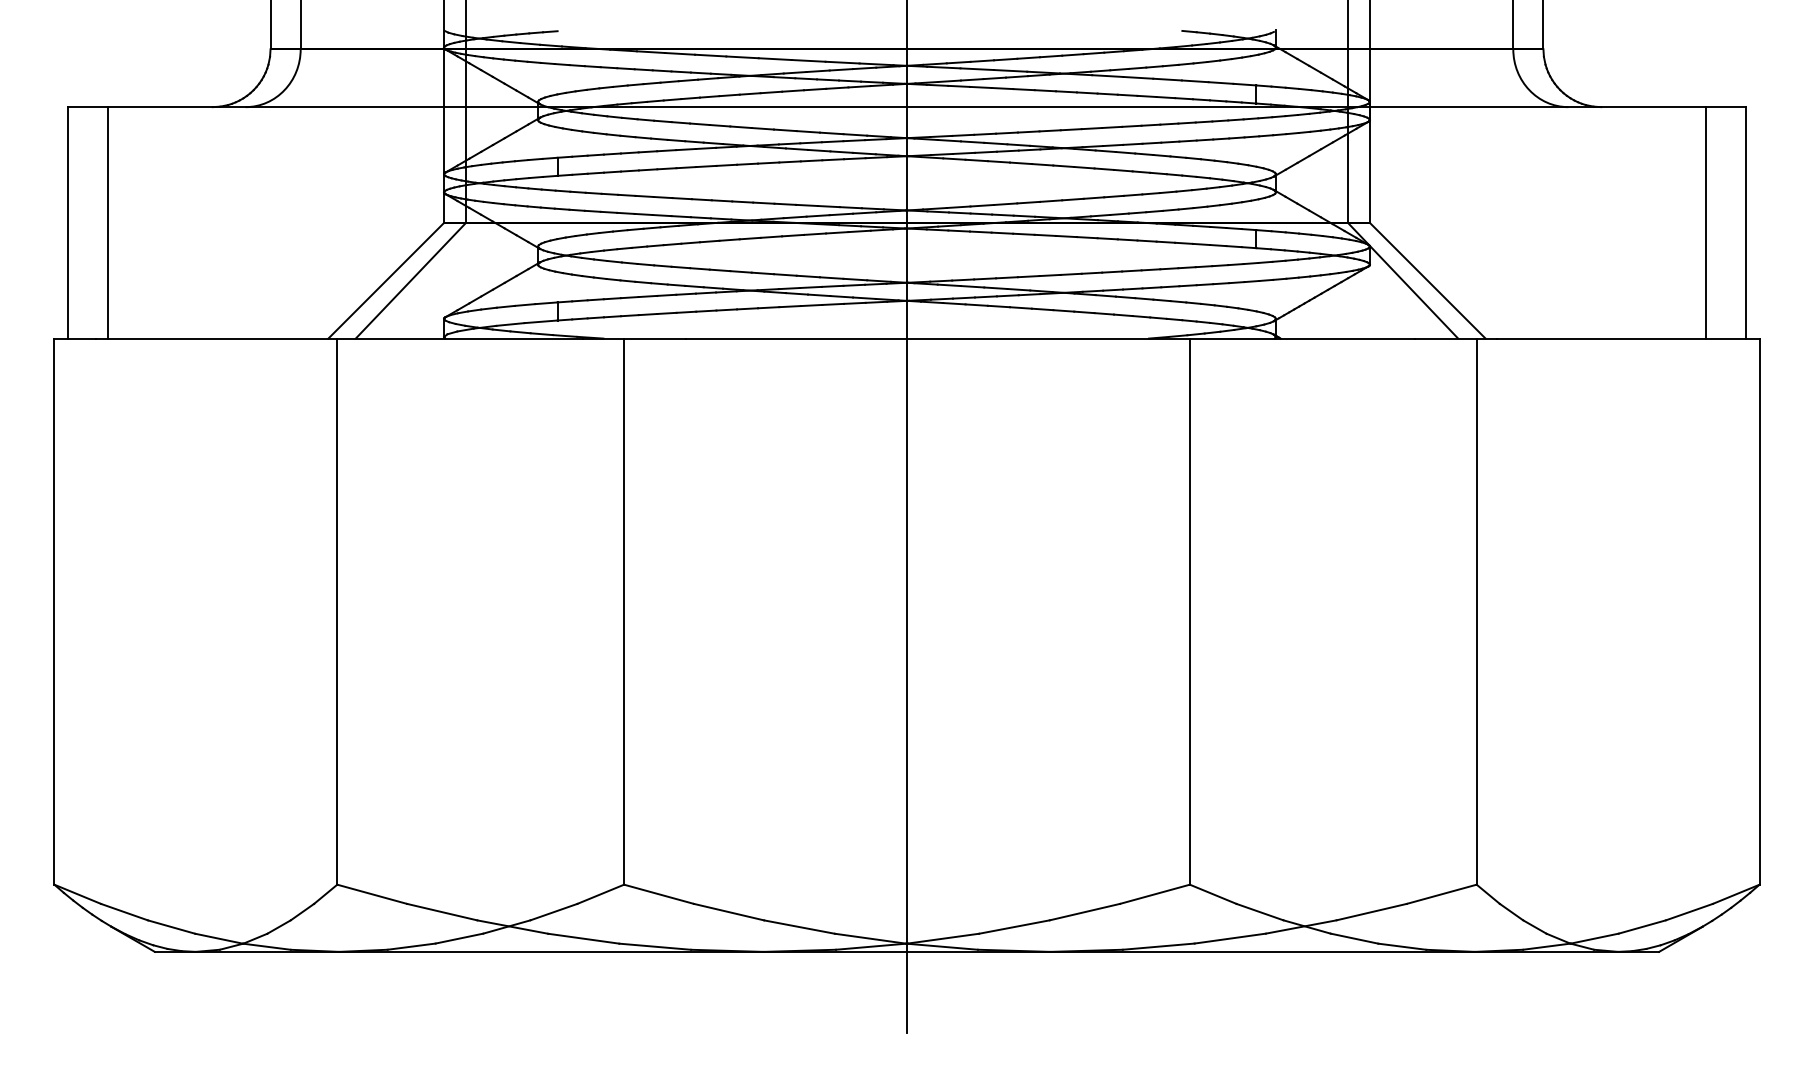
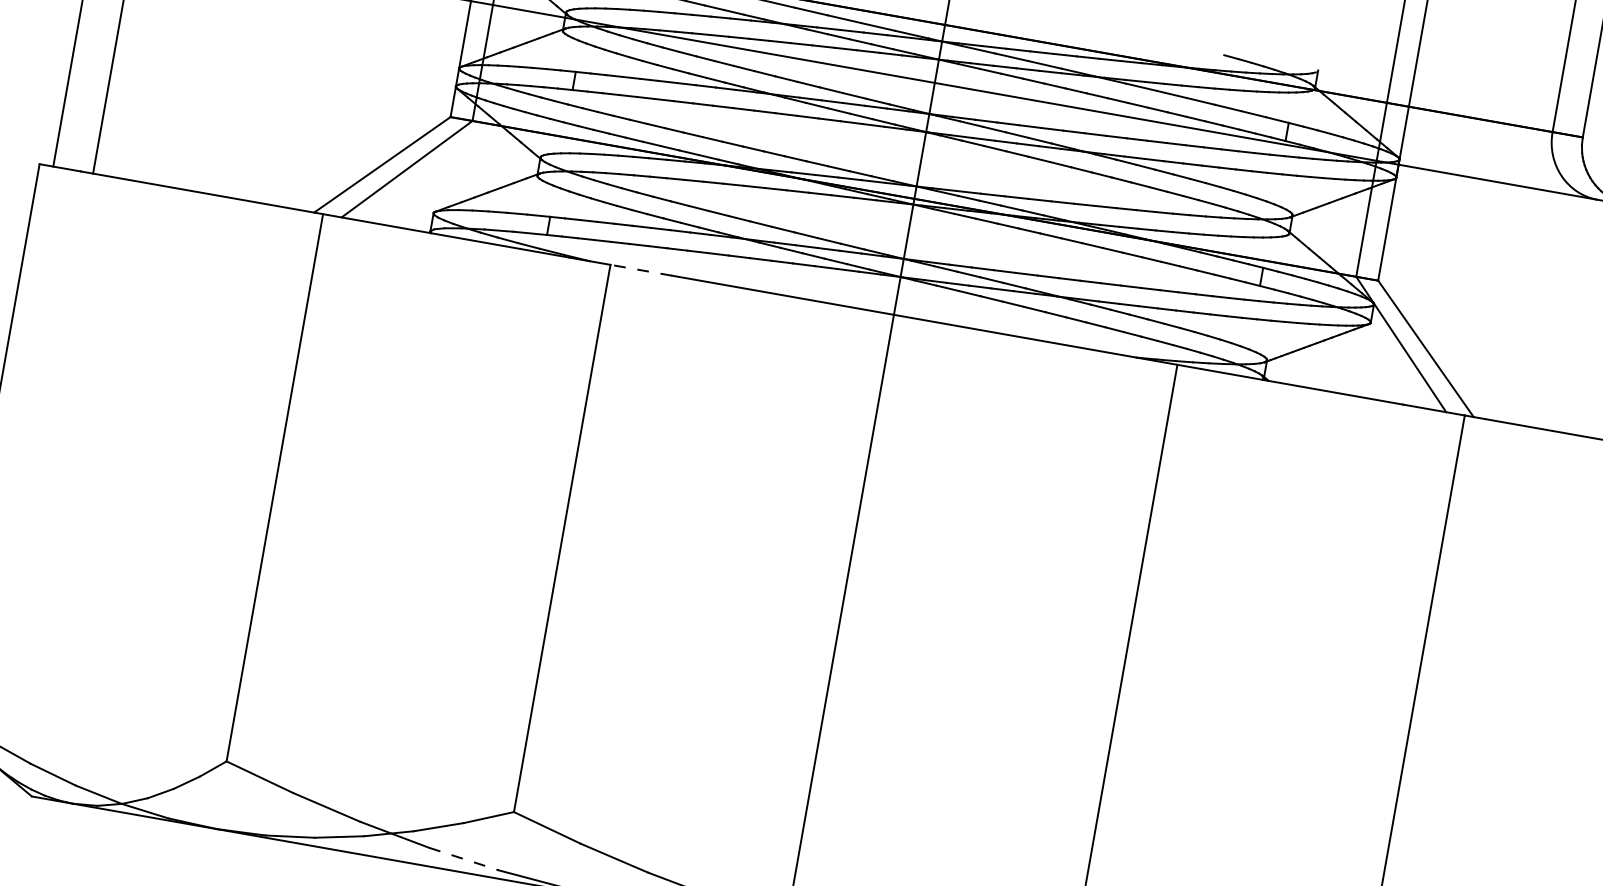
line: (654, 338) -> (640, 270), solid -> dashed
line: (583, 938) -> (463, 858), solid -> dashed

